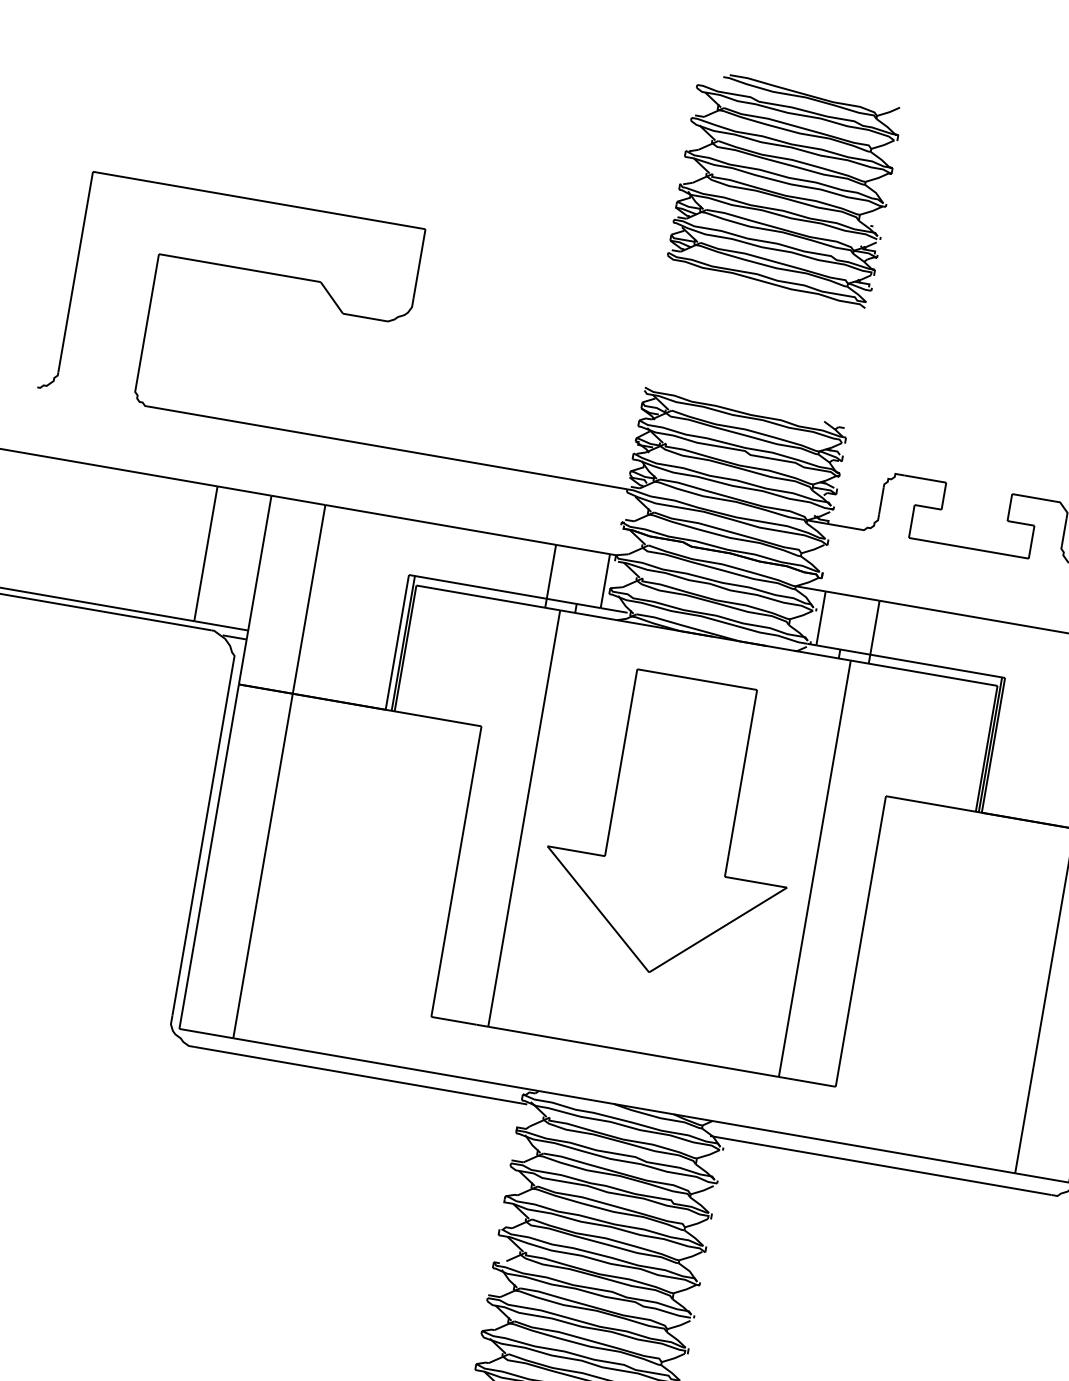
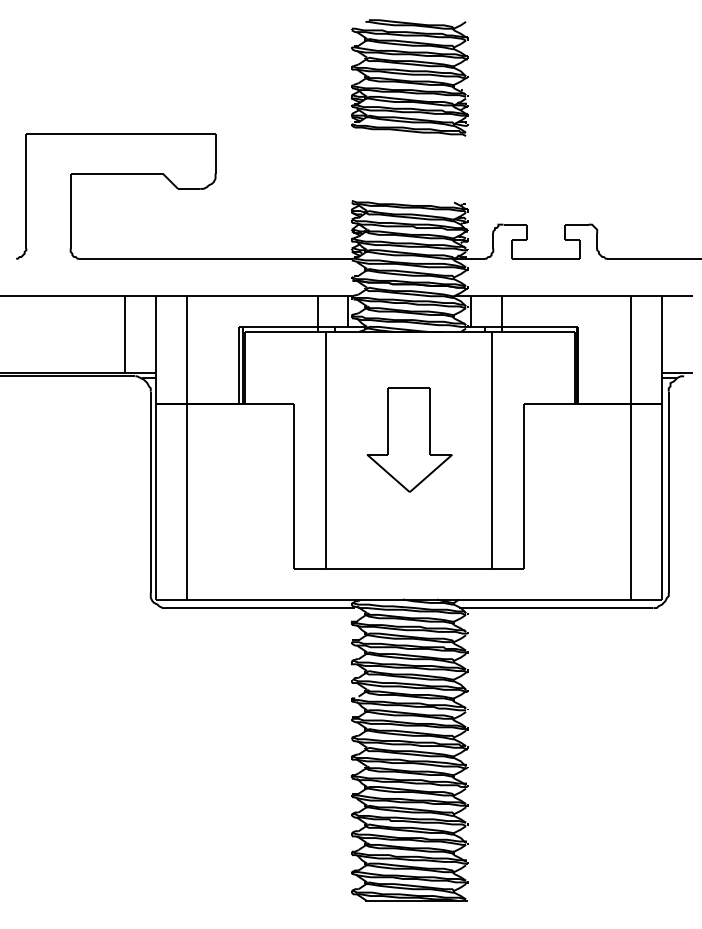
part: (673, 824) -> (409, 439), size x0.62

